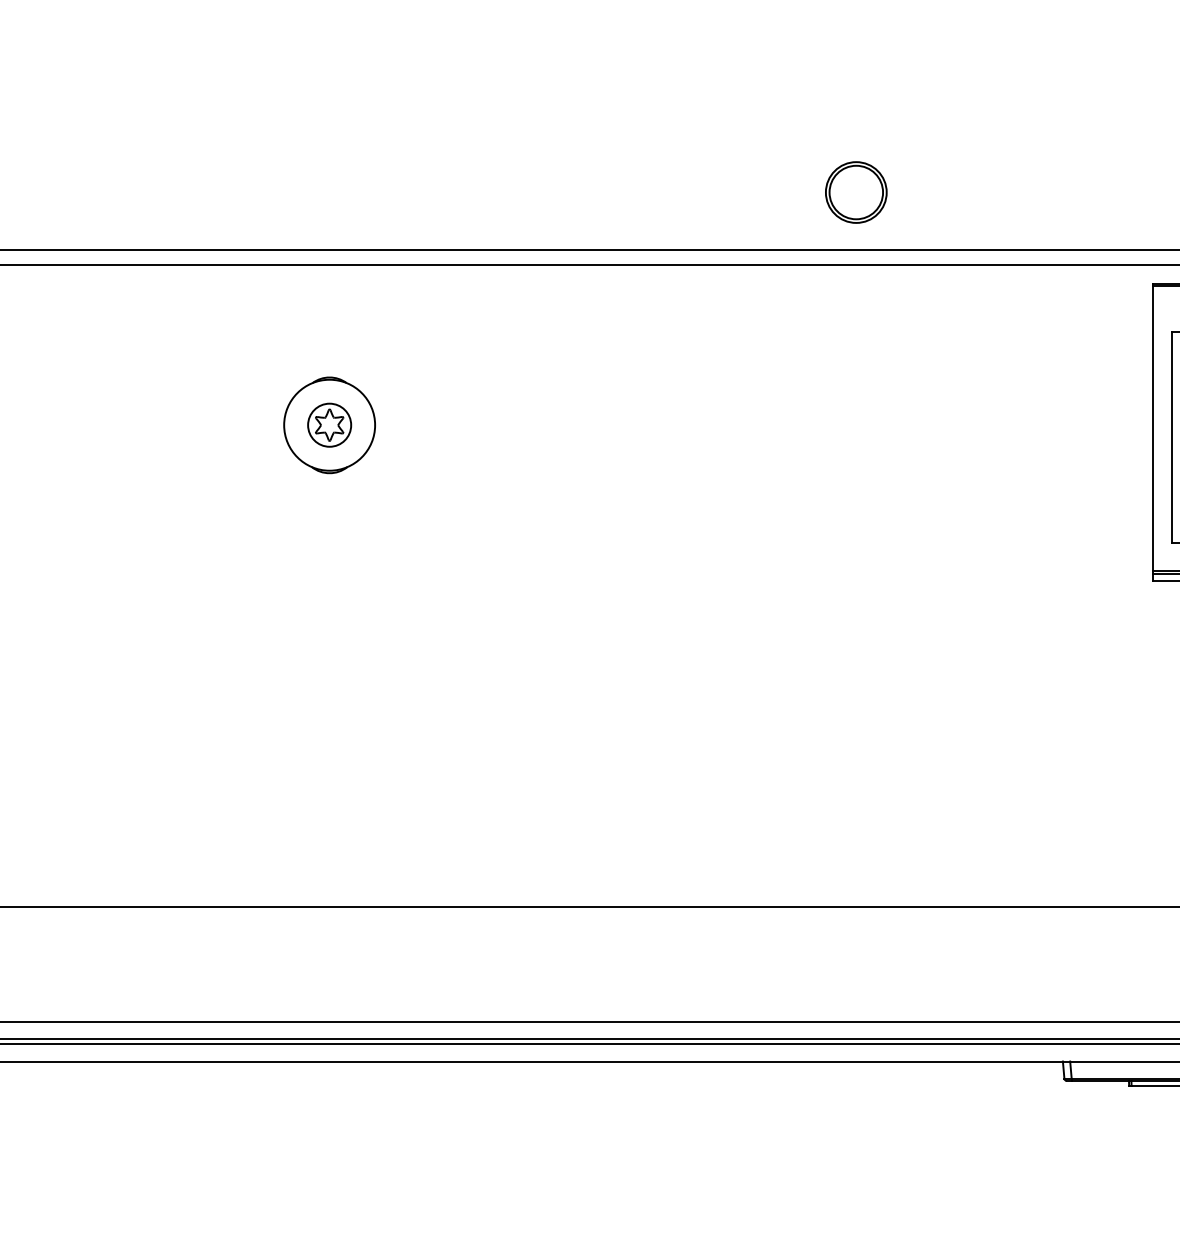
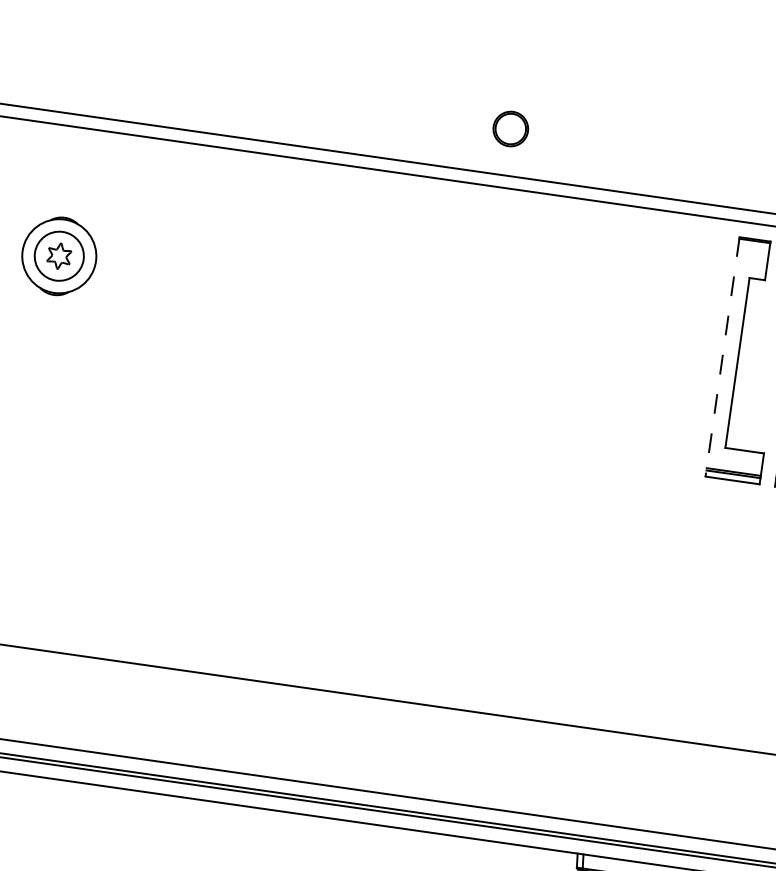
part: (856, 192) -> (510, 129), size x0.7
circle: (329, 424) -> (59, 255), size x1.4
line: (1153, 433) -> (722, 357), solid -> dashed

